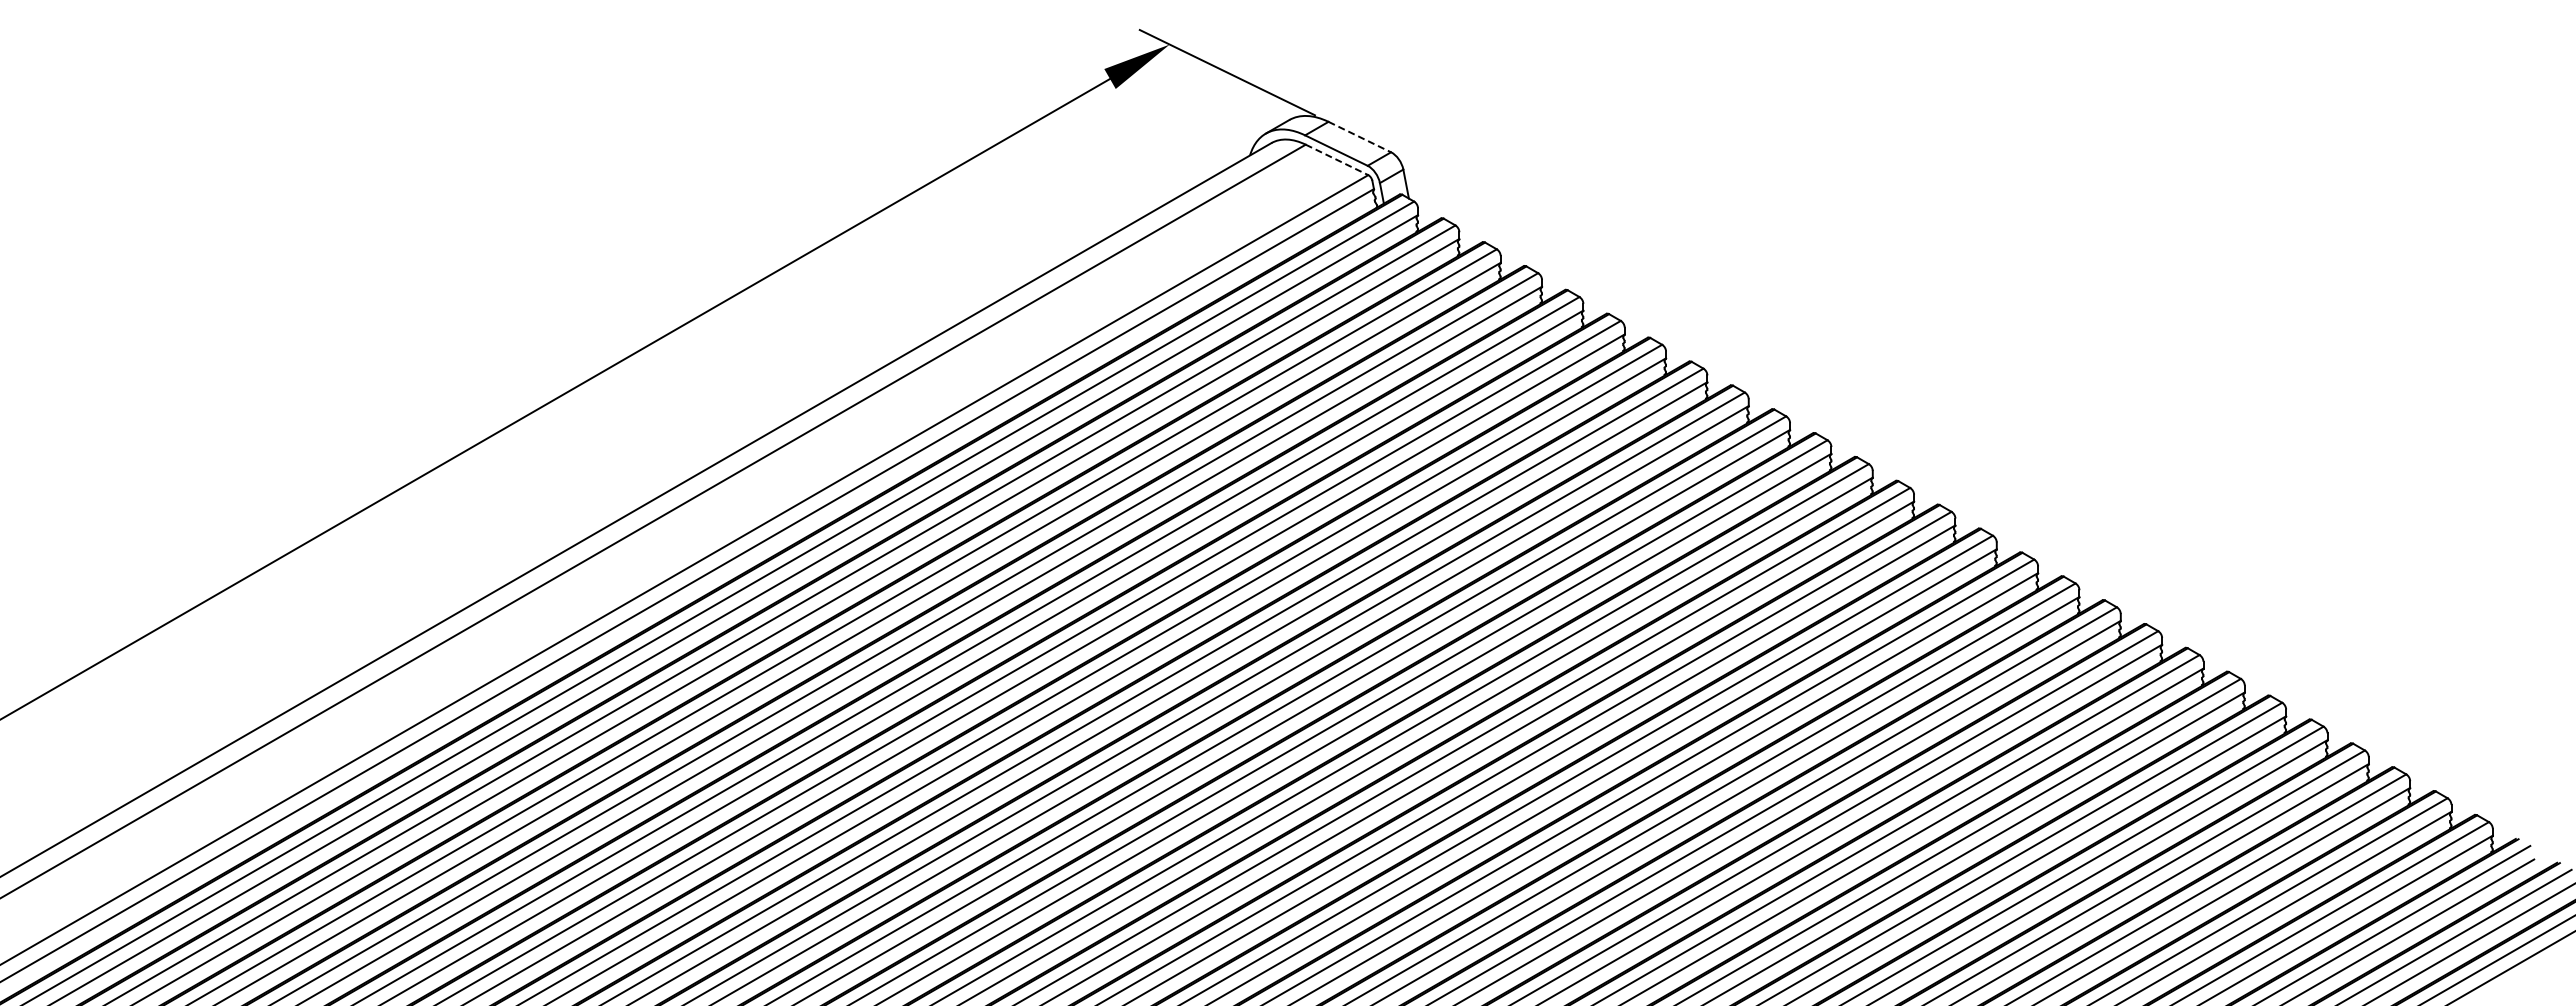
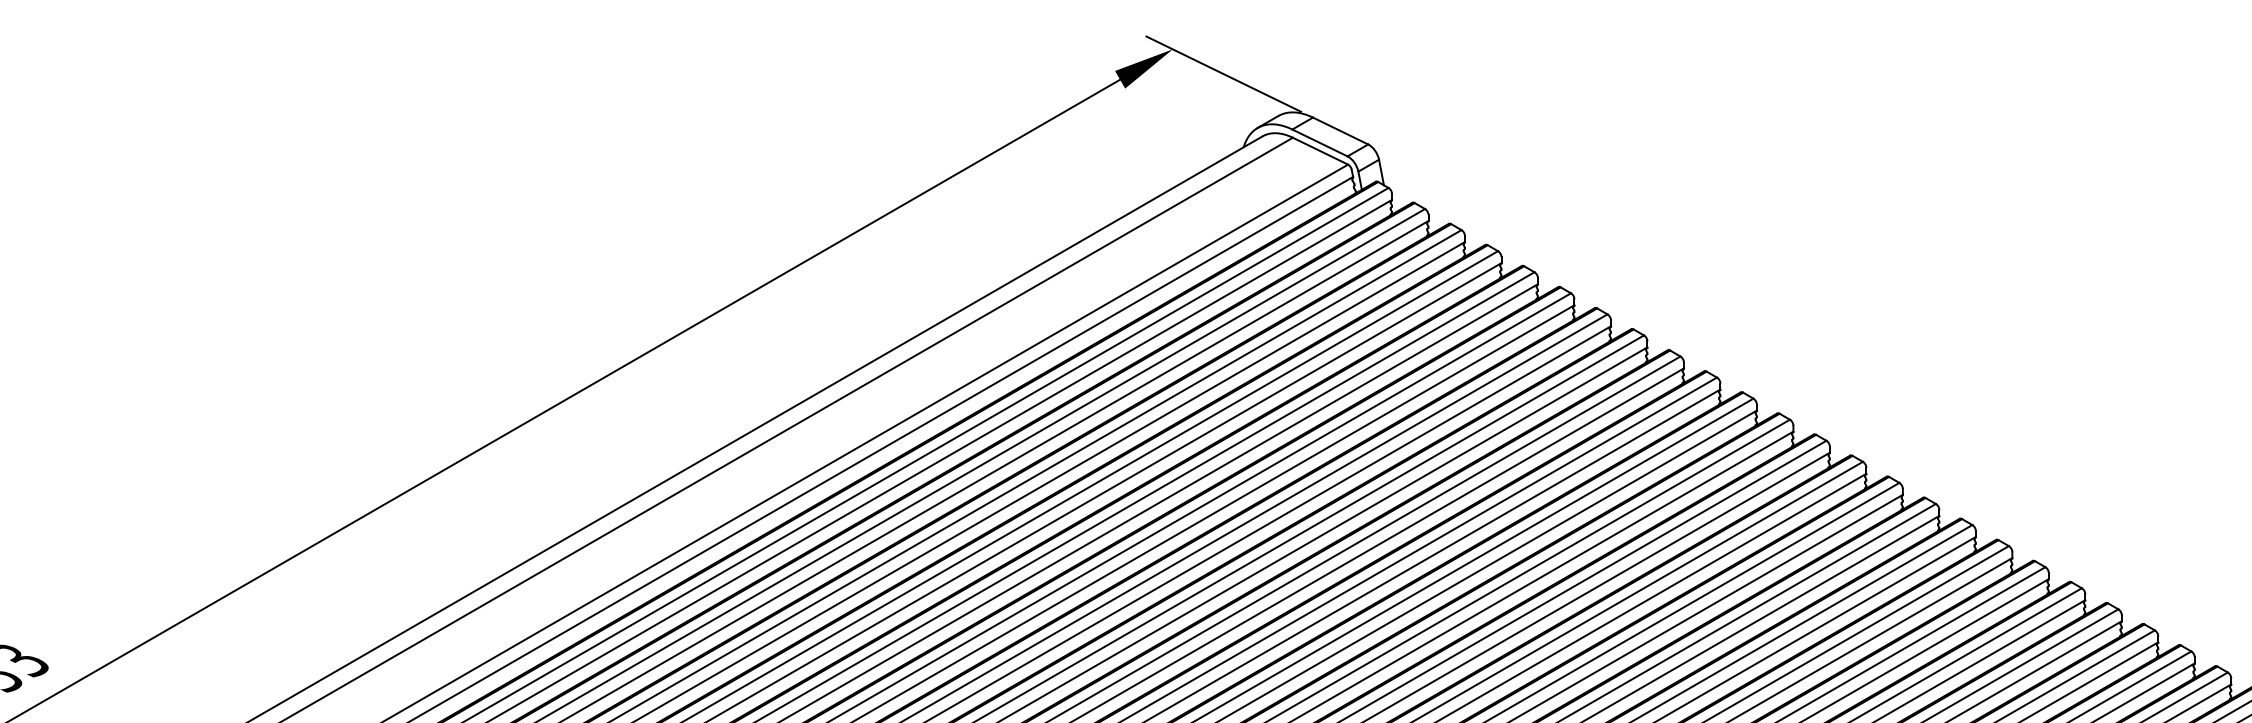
line: (1359, 137) -> (1340, 131), dashed -> solid
line: (1337, 159) -> (1320, 150), dashed -> solid

